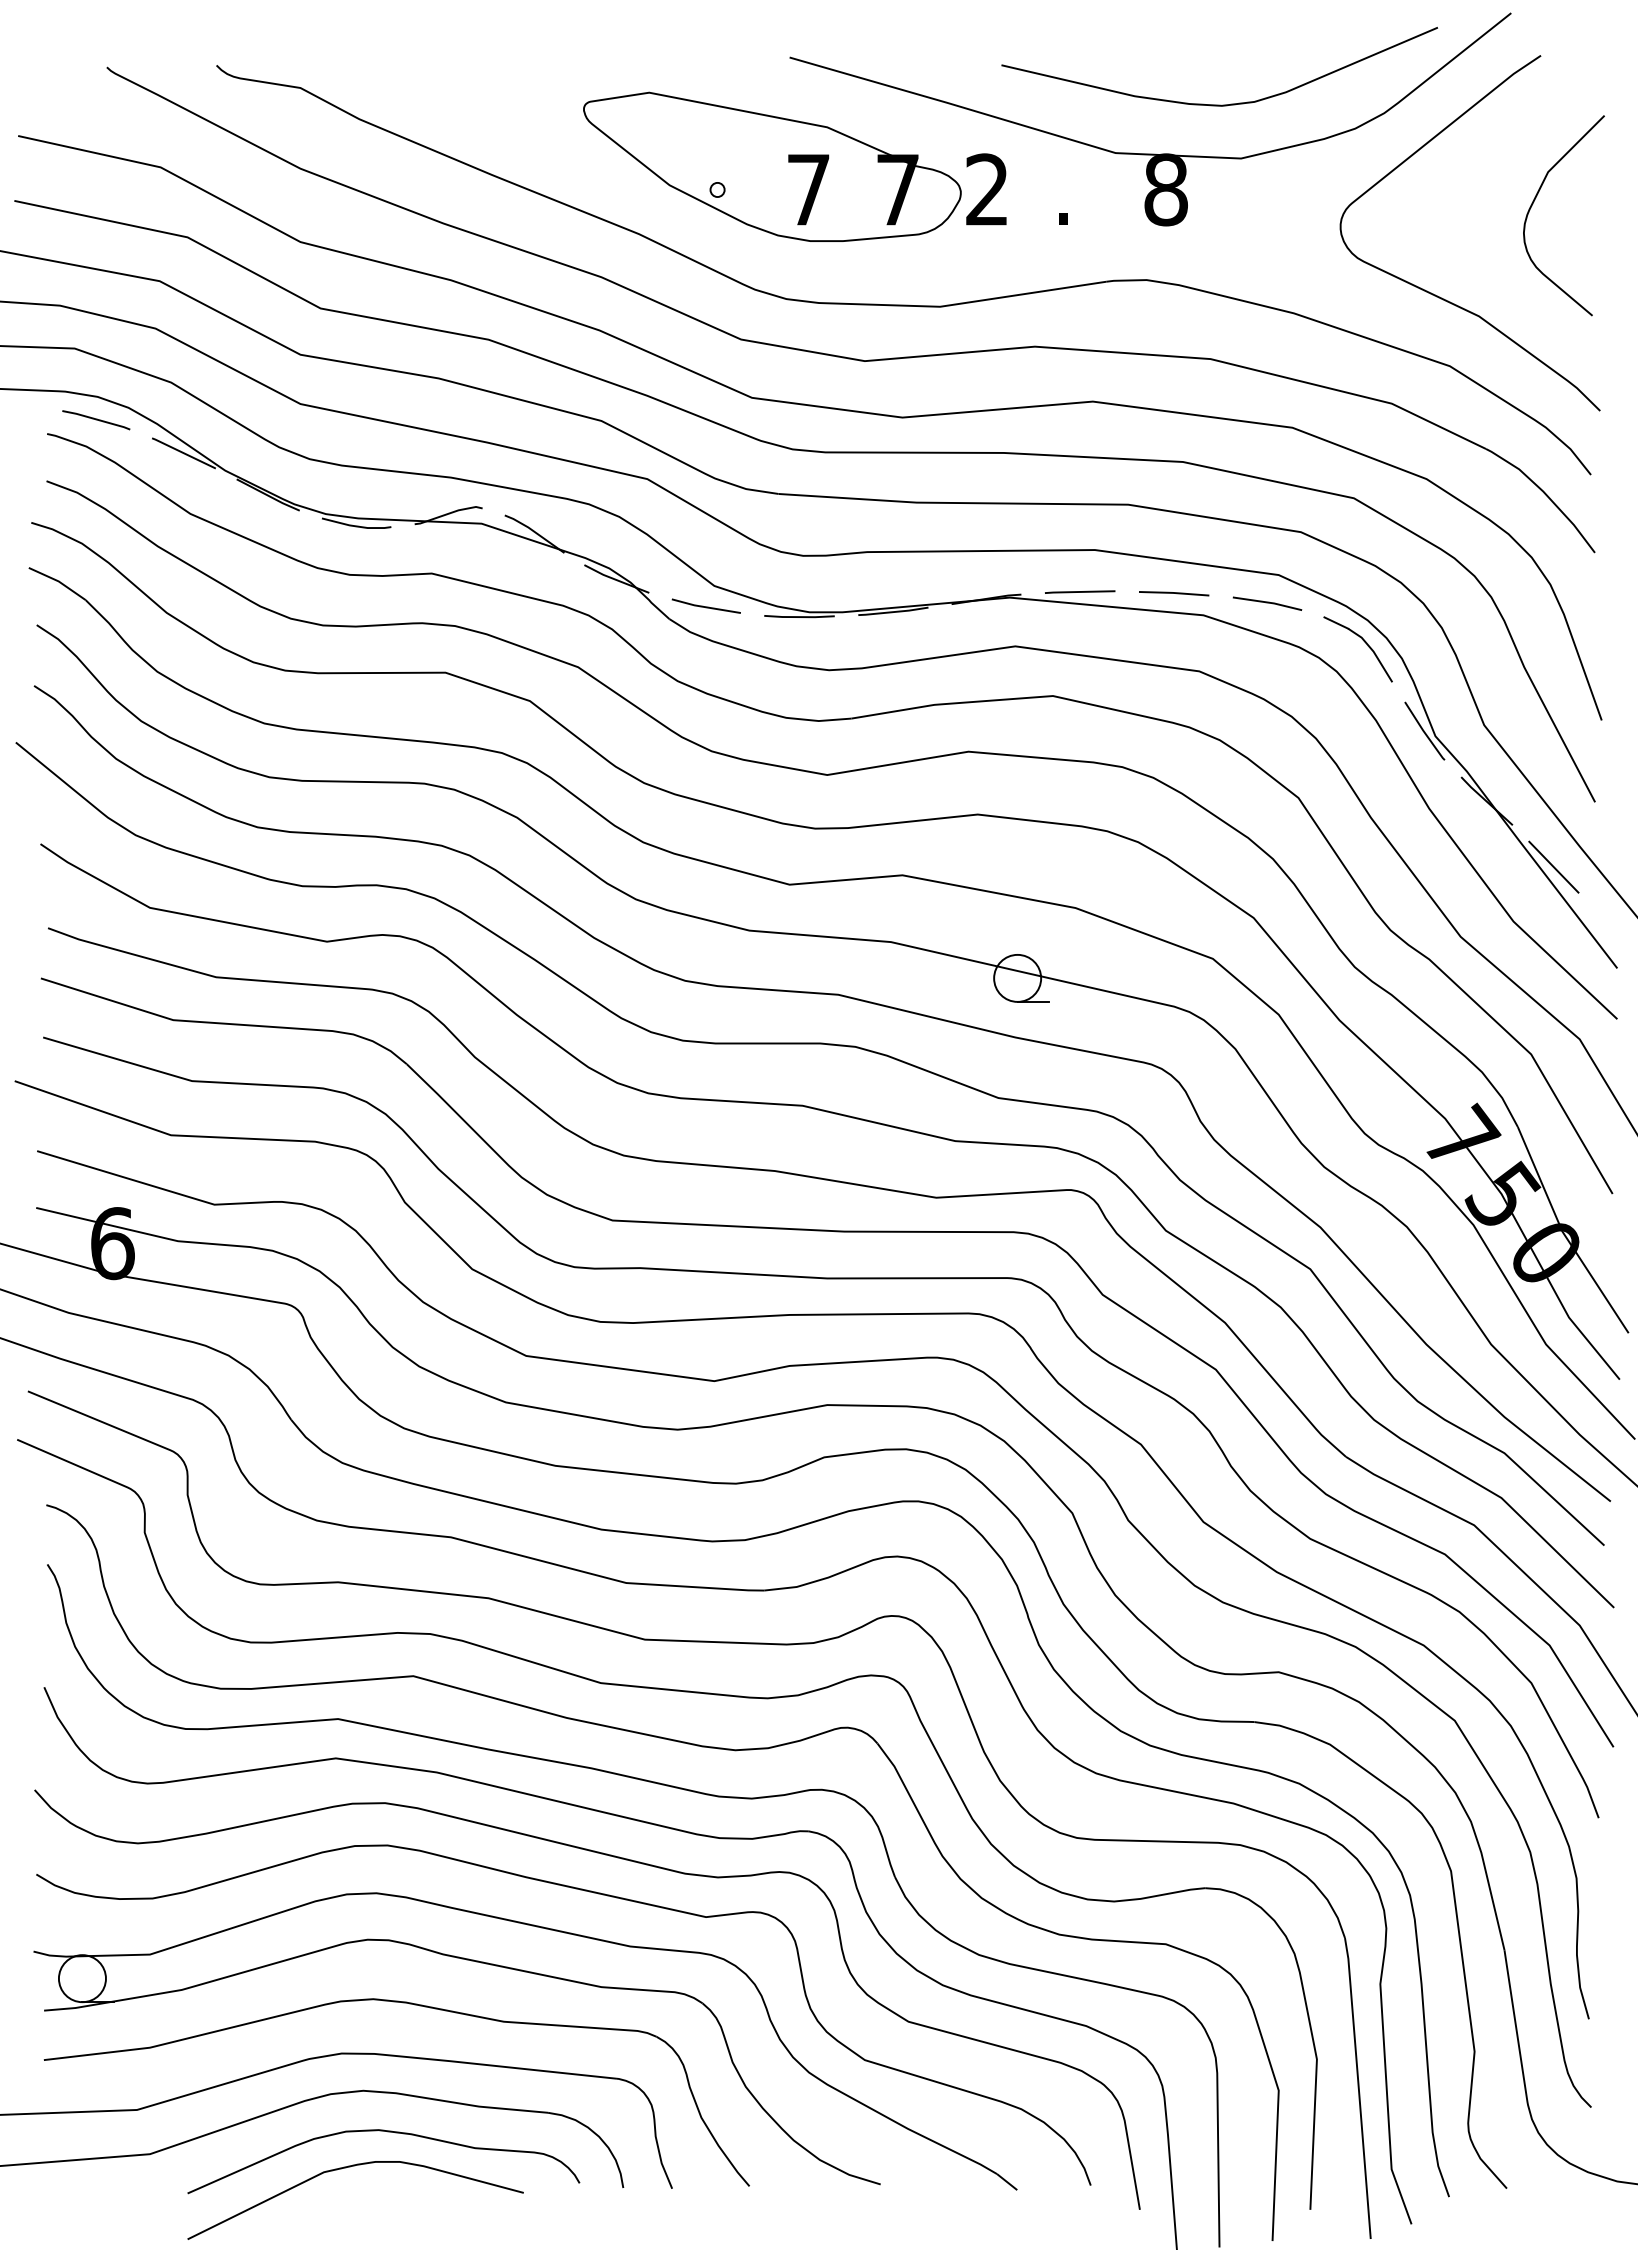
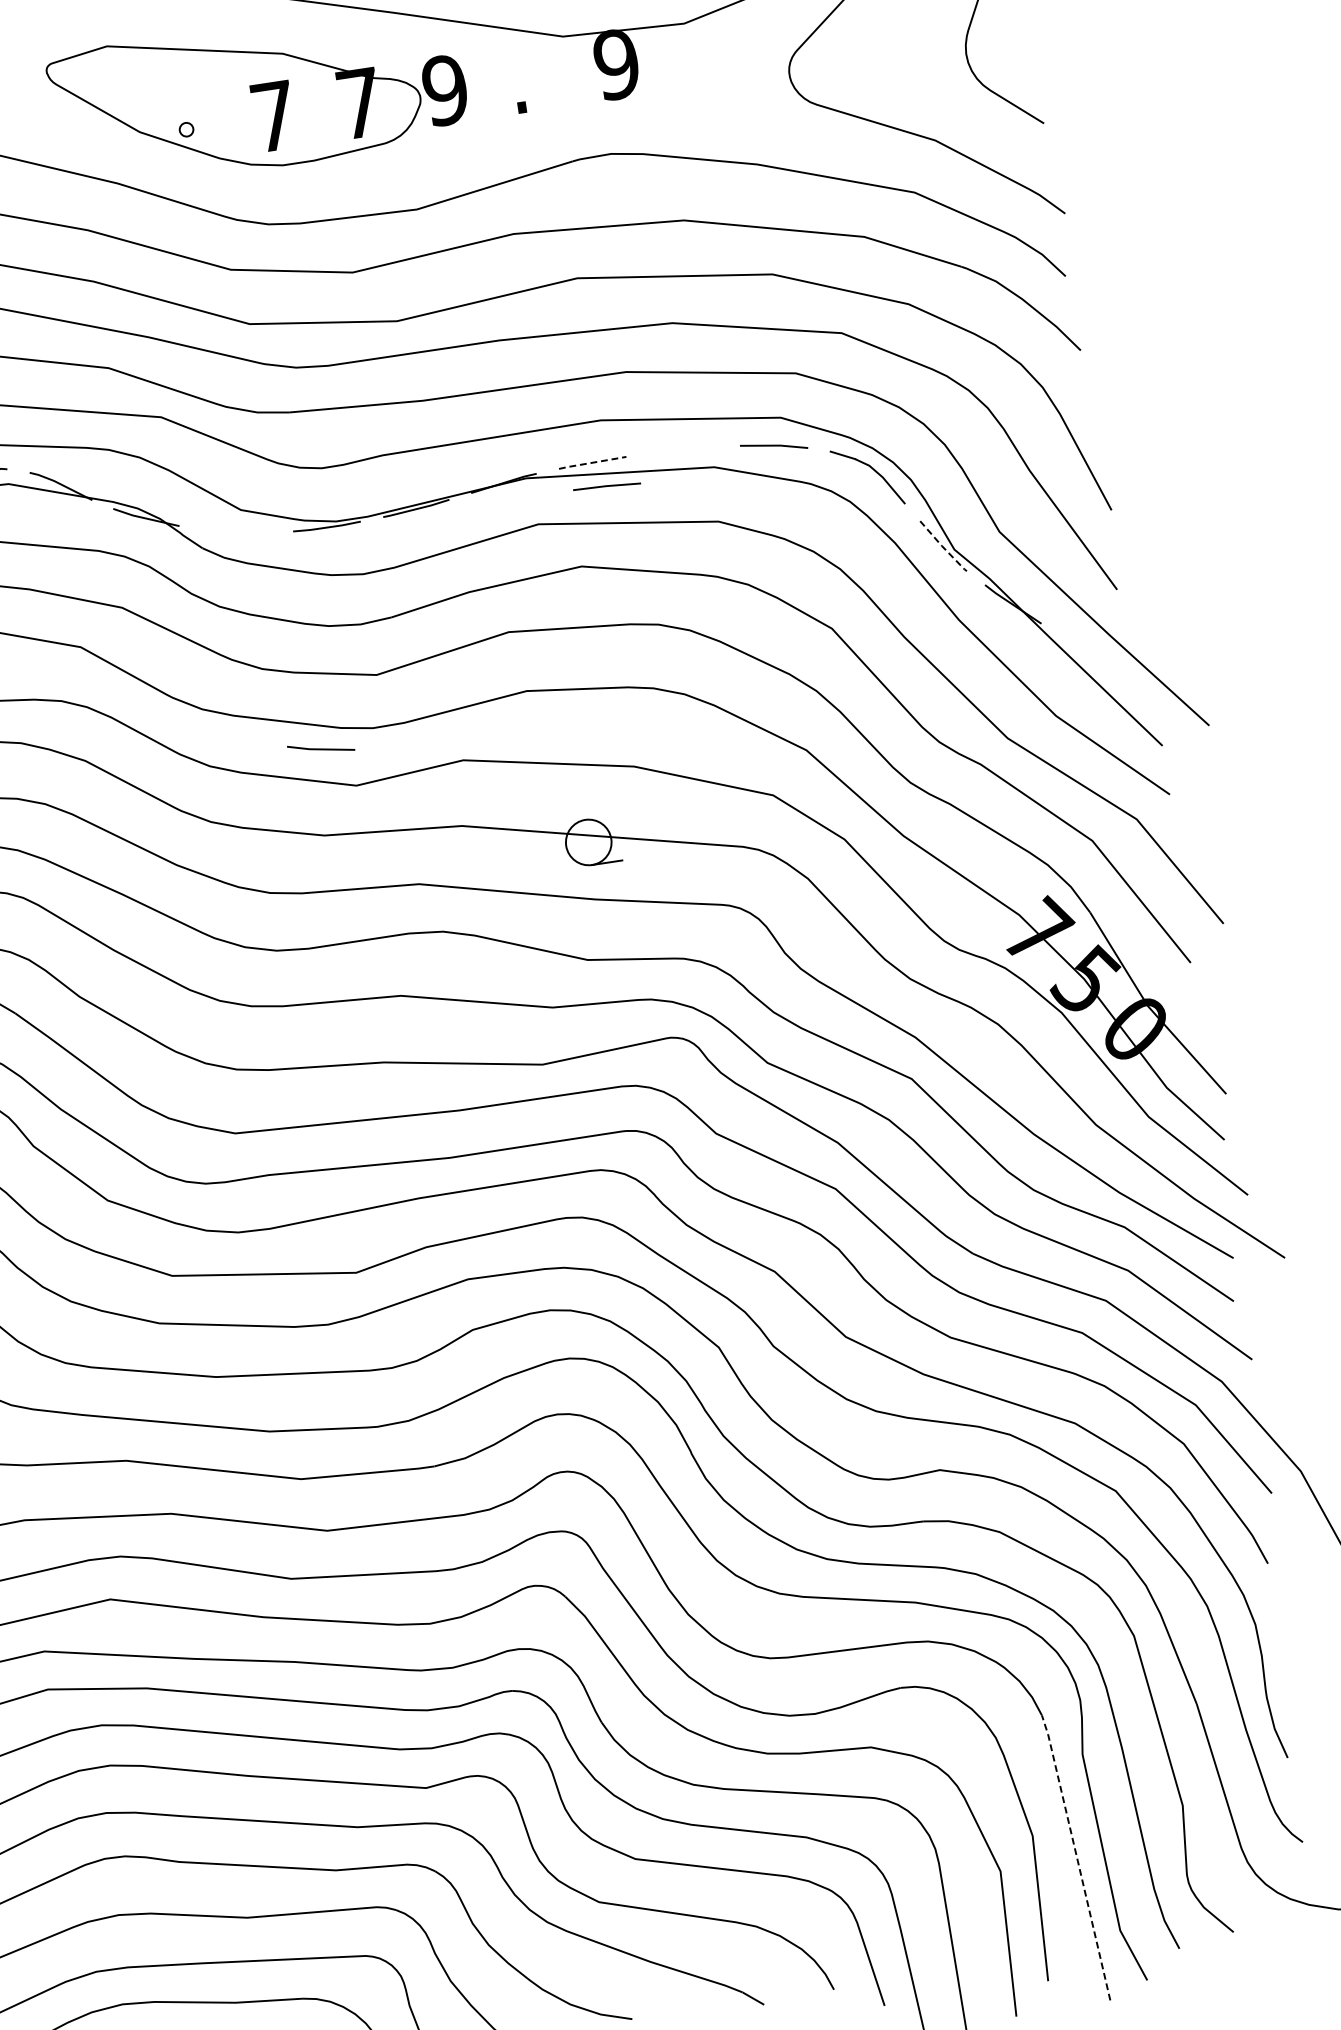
text: (987, 189) -> (445, 90), 2 -> 9
text: (1165, 189) -> (616, 64), 8 -> 9
line: (1080, 591) -> (592, 462), solid -> dashed
line: (1174, 593) -> (607, 486), moved
line: (705, 606) -> (320, 748), moved
line: (1424, 732) -> (943, 547), solid -> dashed
line: (1553, 866) -> (1086, 657), removed
line: (1358, 2087) -> (1076, 1856), solid -> dashed

